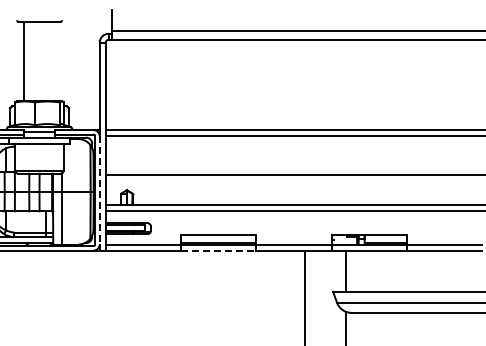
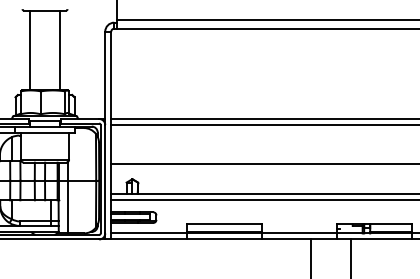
line: (54, 61) -> (60, 50), added
line: (99, 190) -> (105, 179), dashed -> solid
line: (218, 250) -> (224, 239), dashed -> solid

